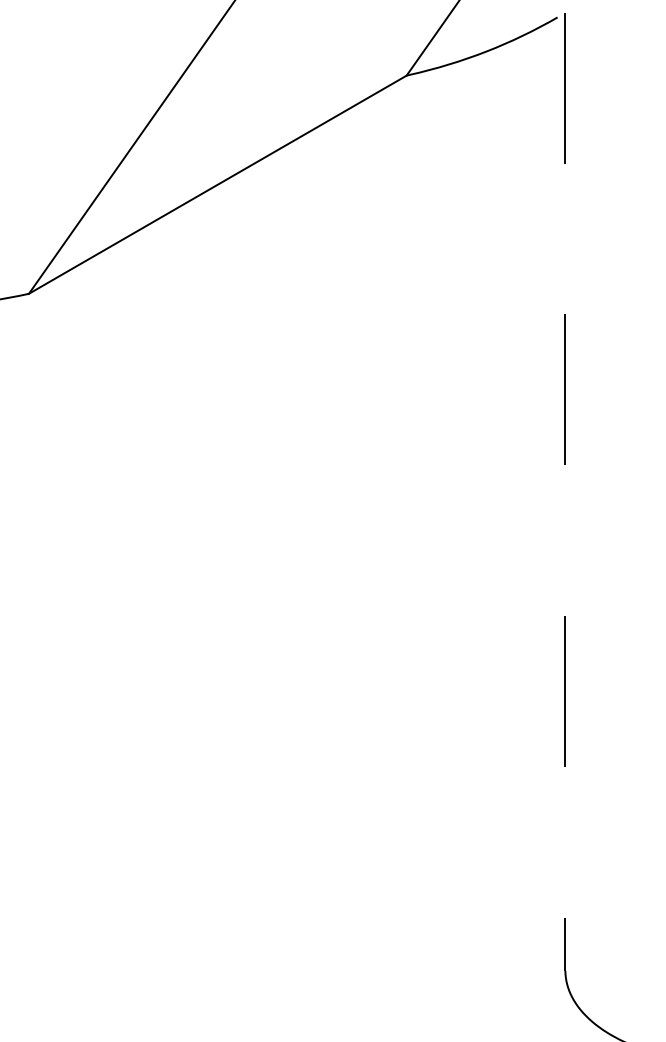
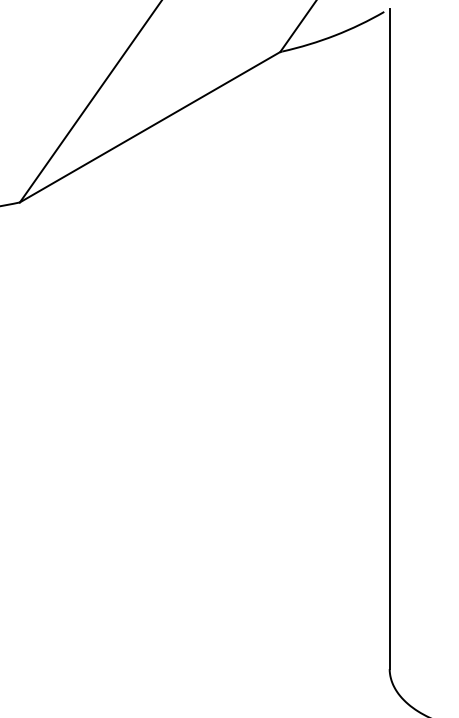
line: (565, 492) -> (389, 339), dashed -> solid

